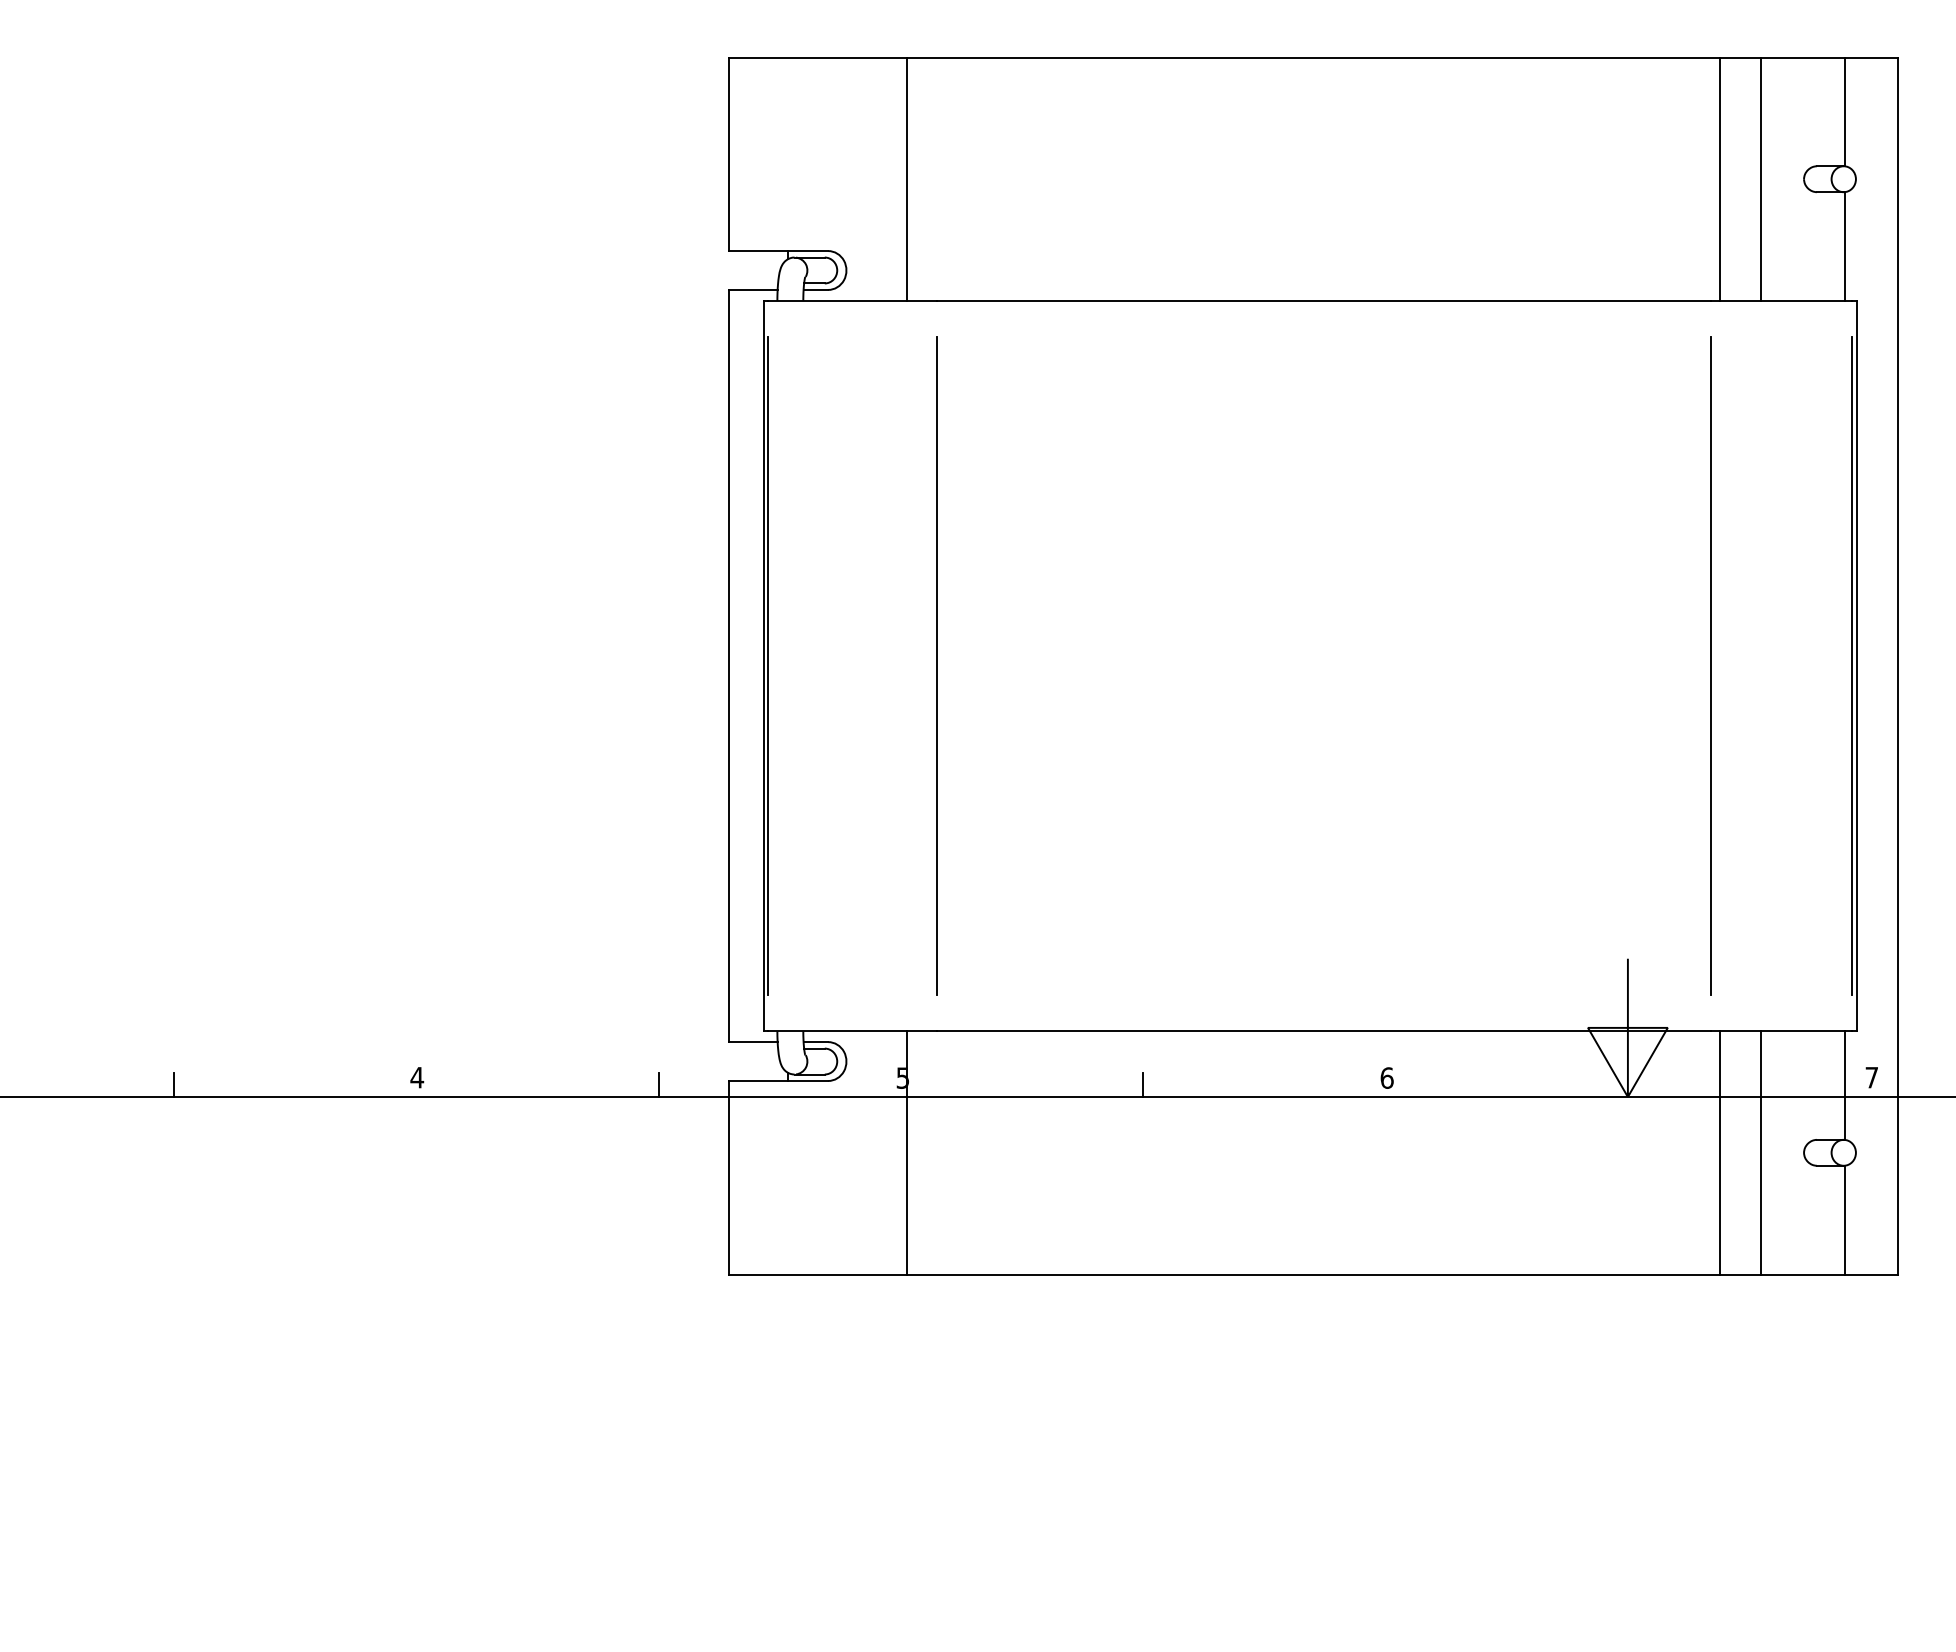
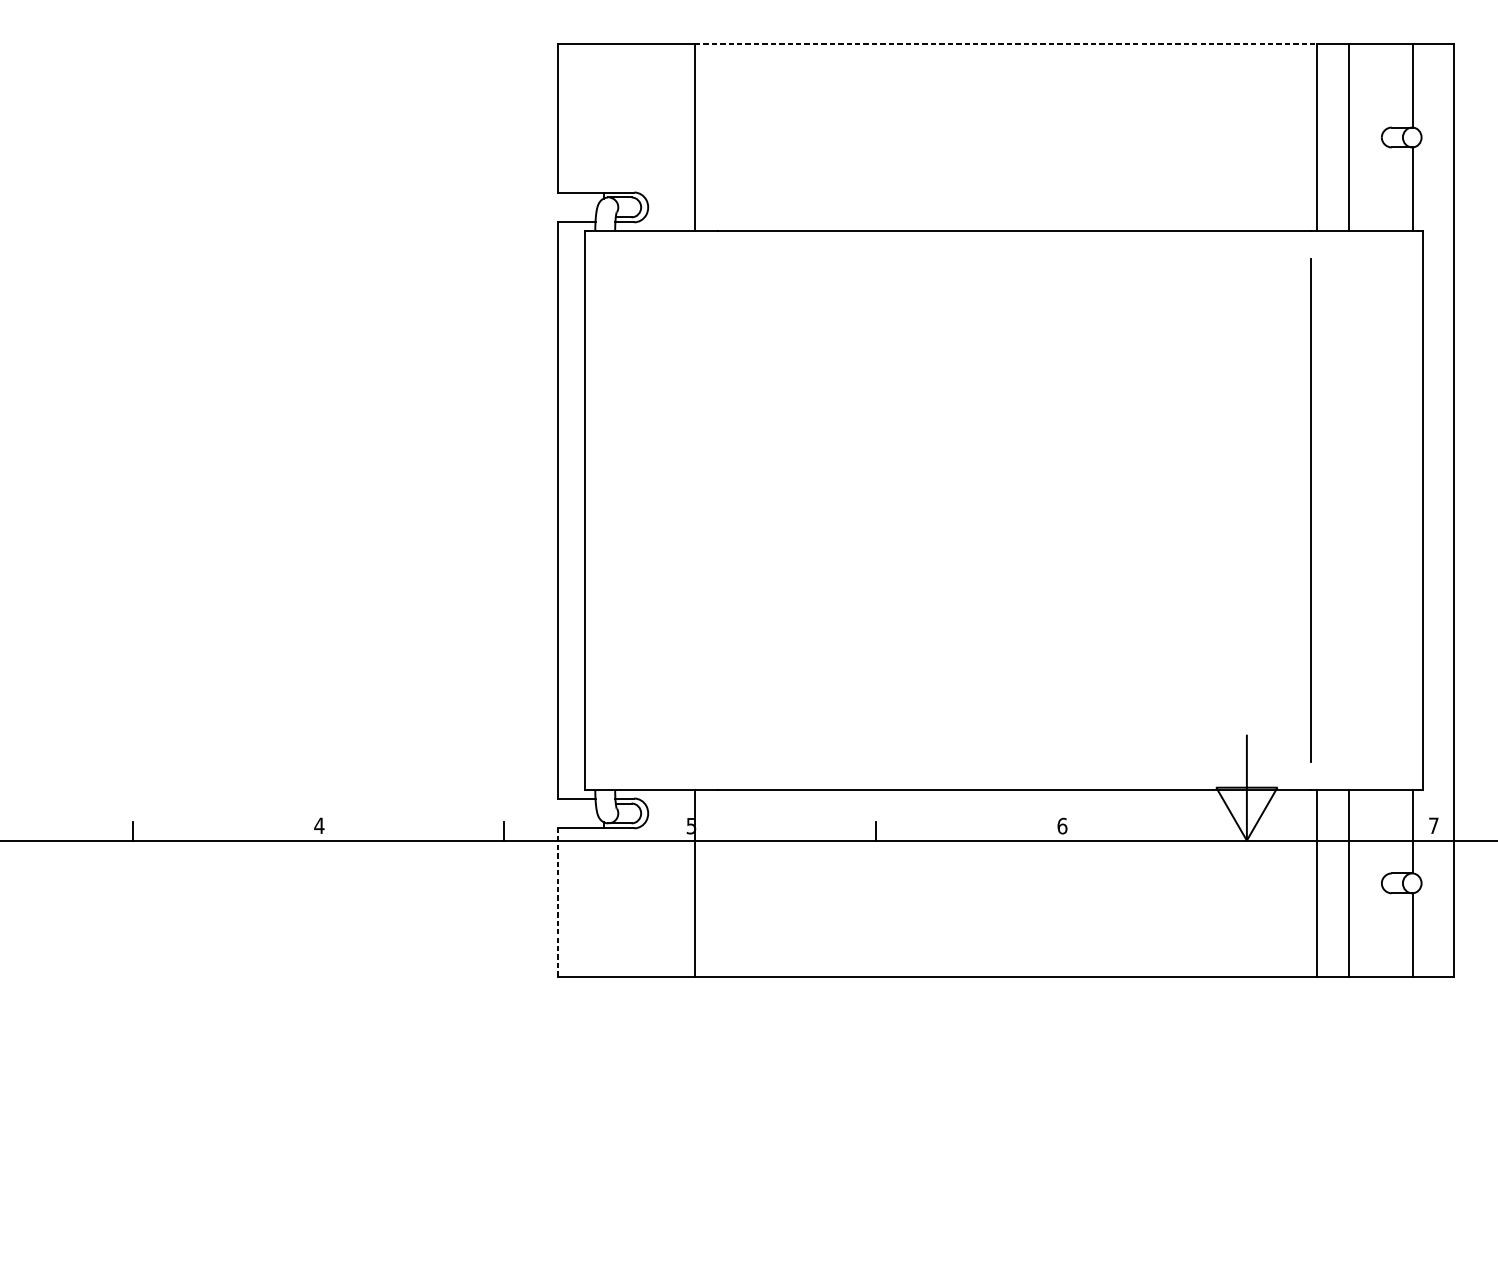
line: (1314, 57) -> (1006, 44), solid -> dashed
line: (768, 665) -> (588, 510), removed
line: (937, 665) -> (717, 510), removed
line: (1851, 665) -> (1418, 510), removed
line: (729, 1177) -> (558, 902), solid -> dashed

